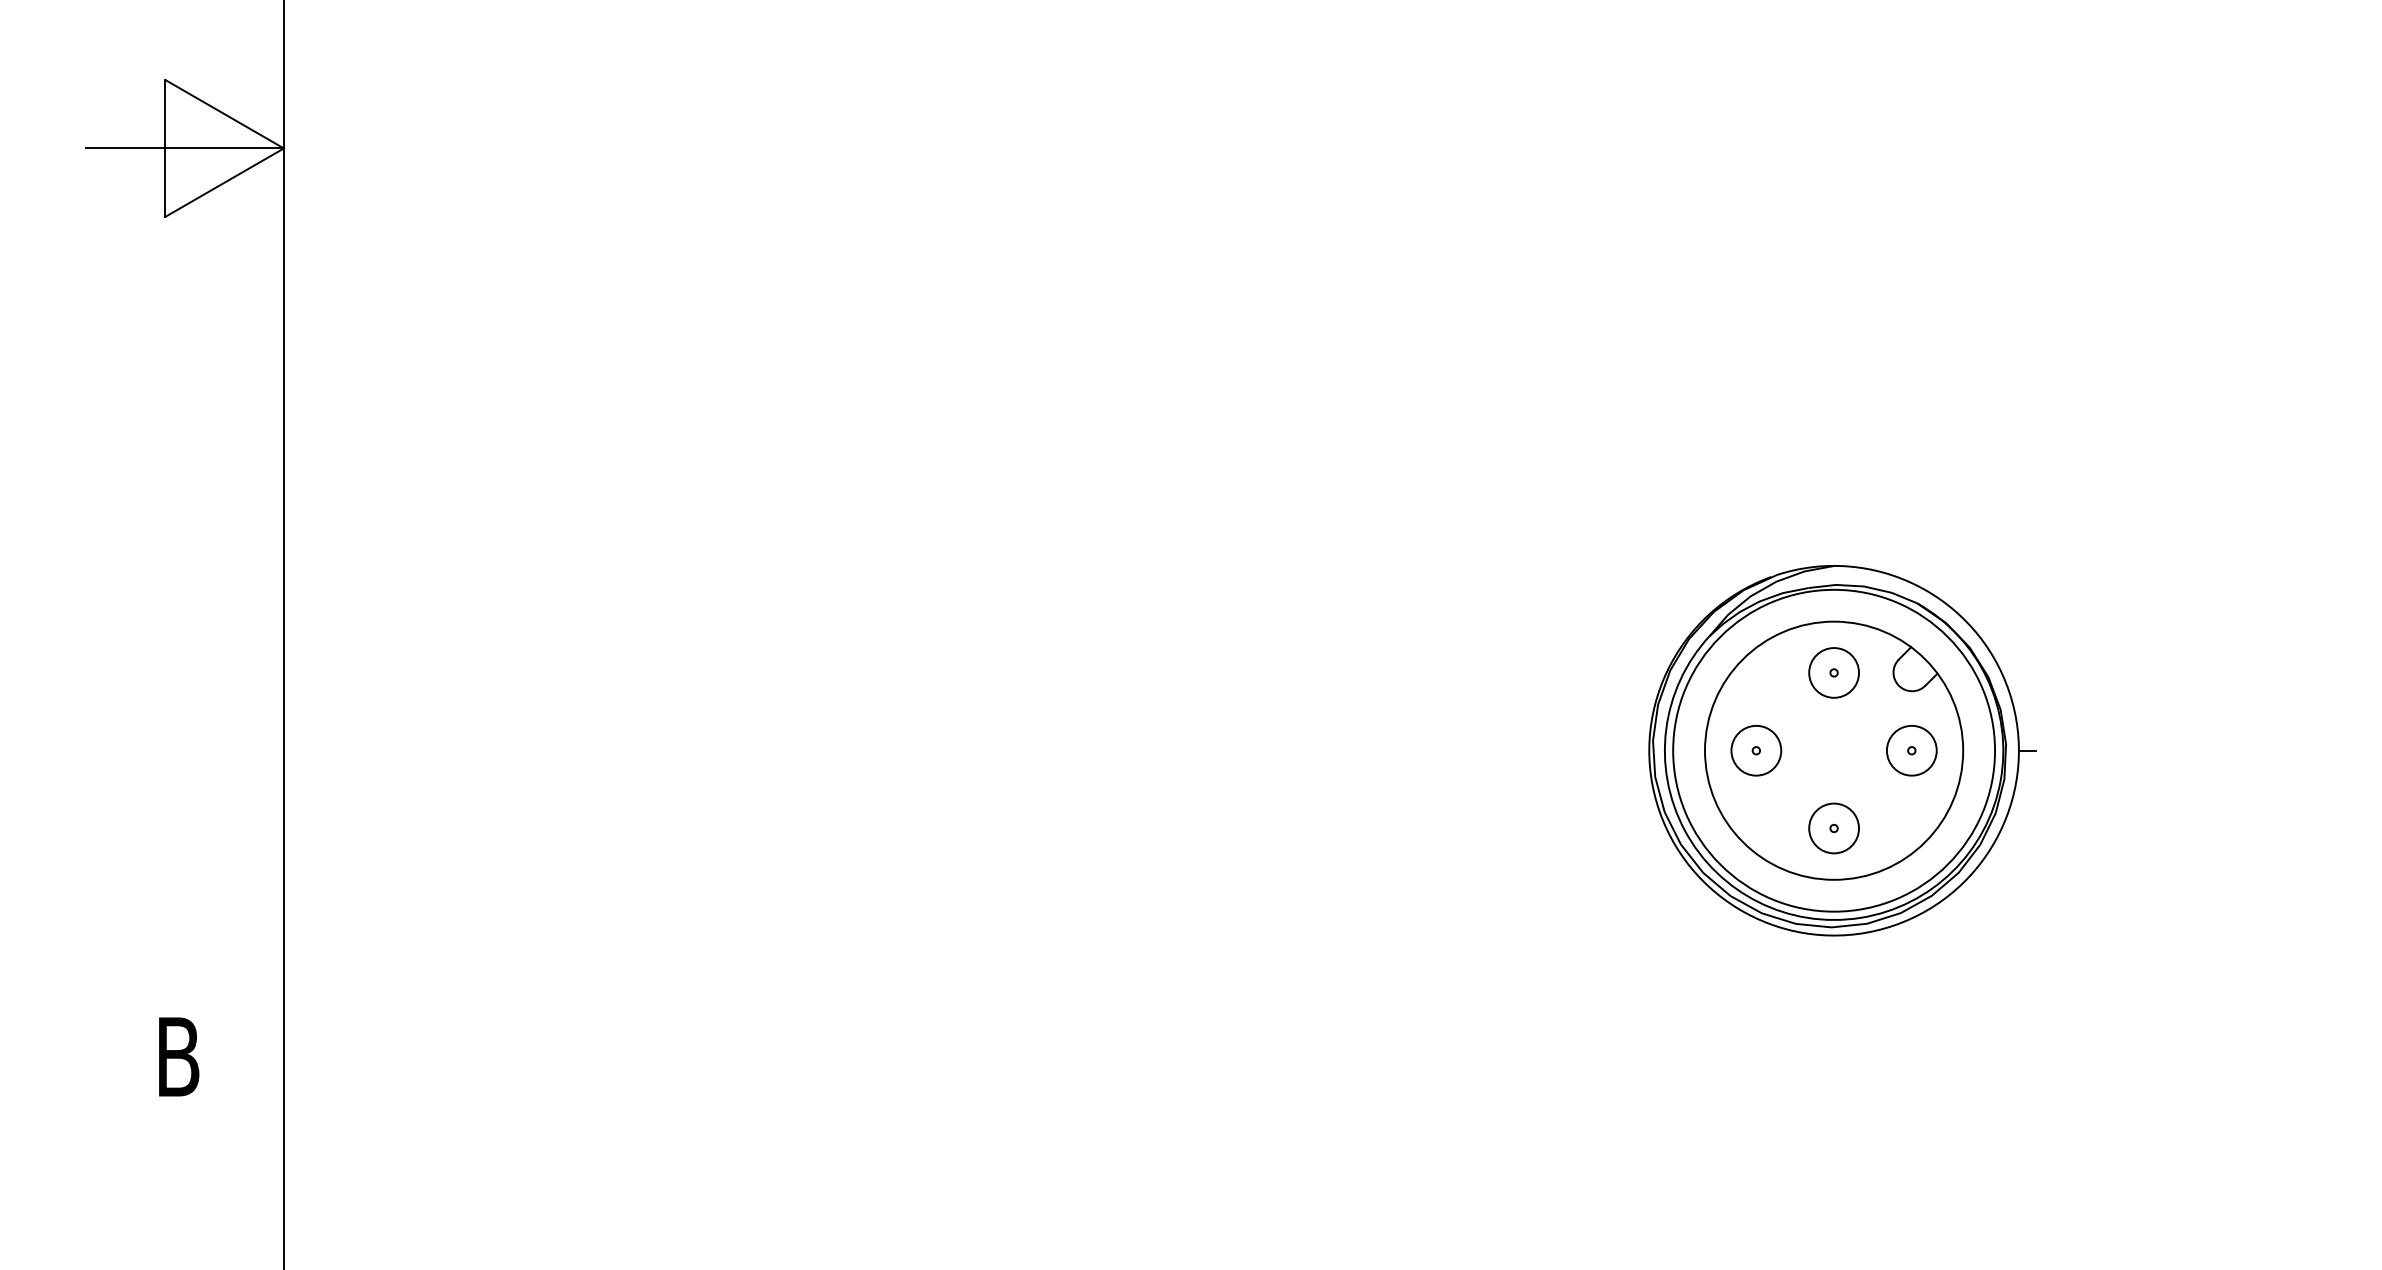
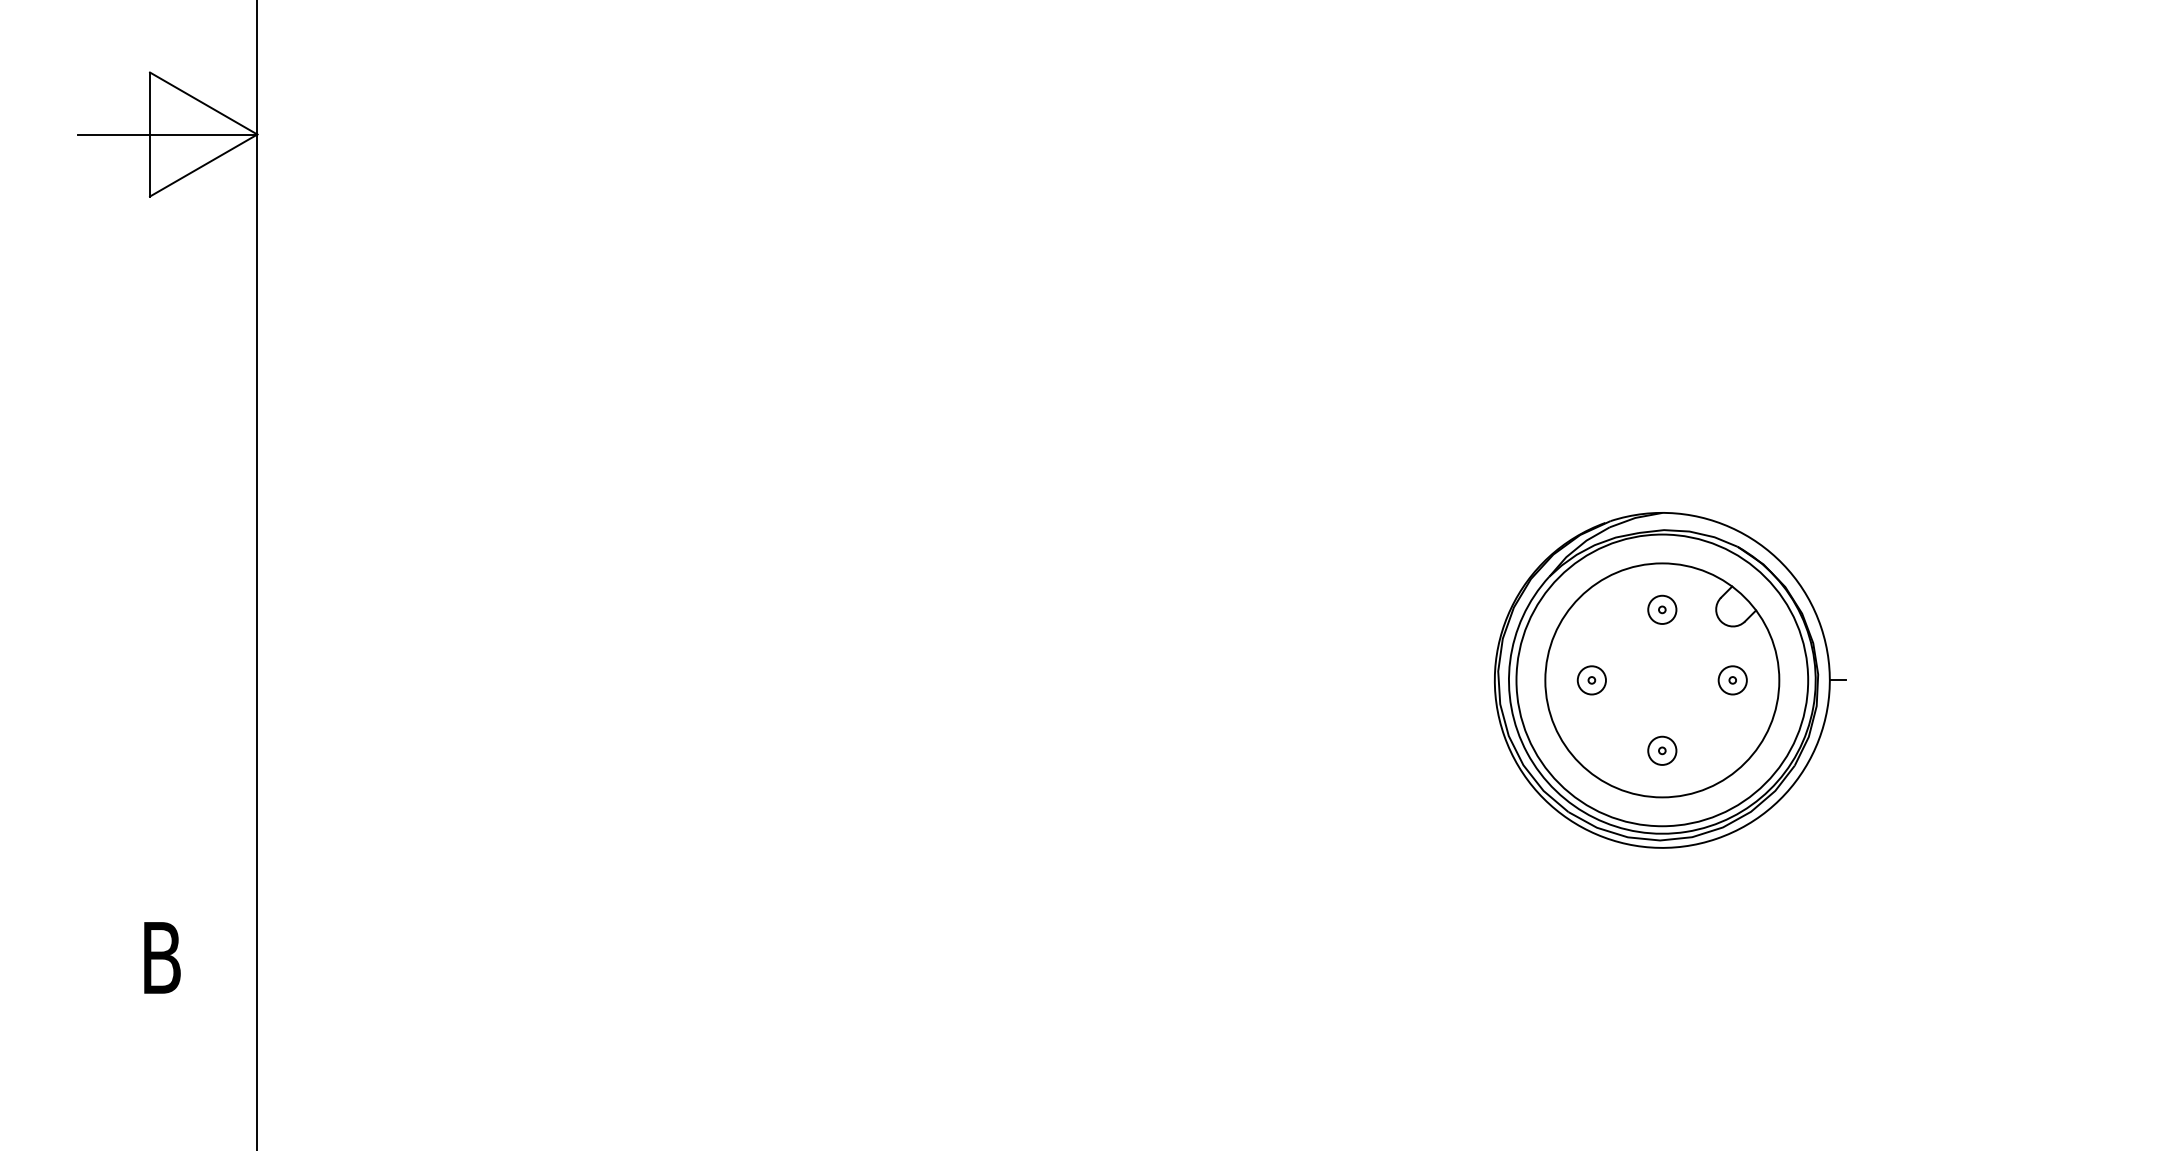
circle: (1834, 672) -> (1662, 609), size x0.62
circle: (1755, 750) -> (1591, 680), size x0.62
circle: (1911, 750) -> (1732, 680), size x0.62
circle: (1834, 828) -> (1662, 750), size x0.62

